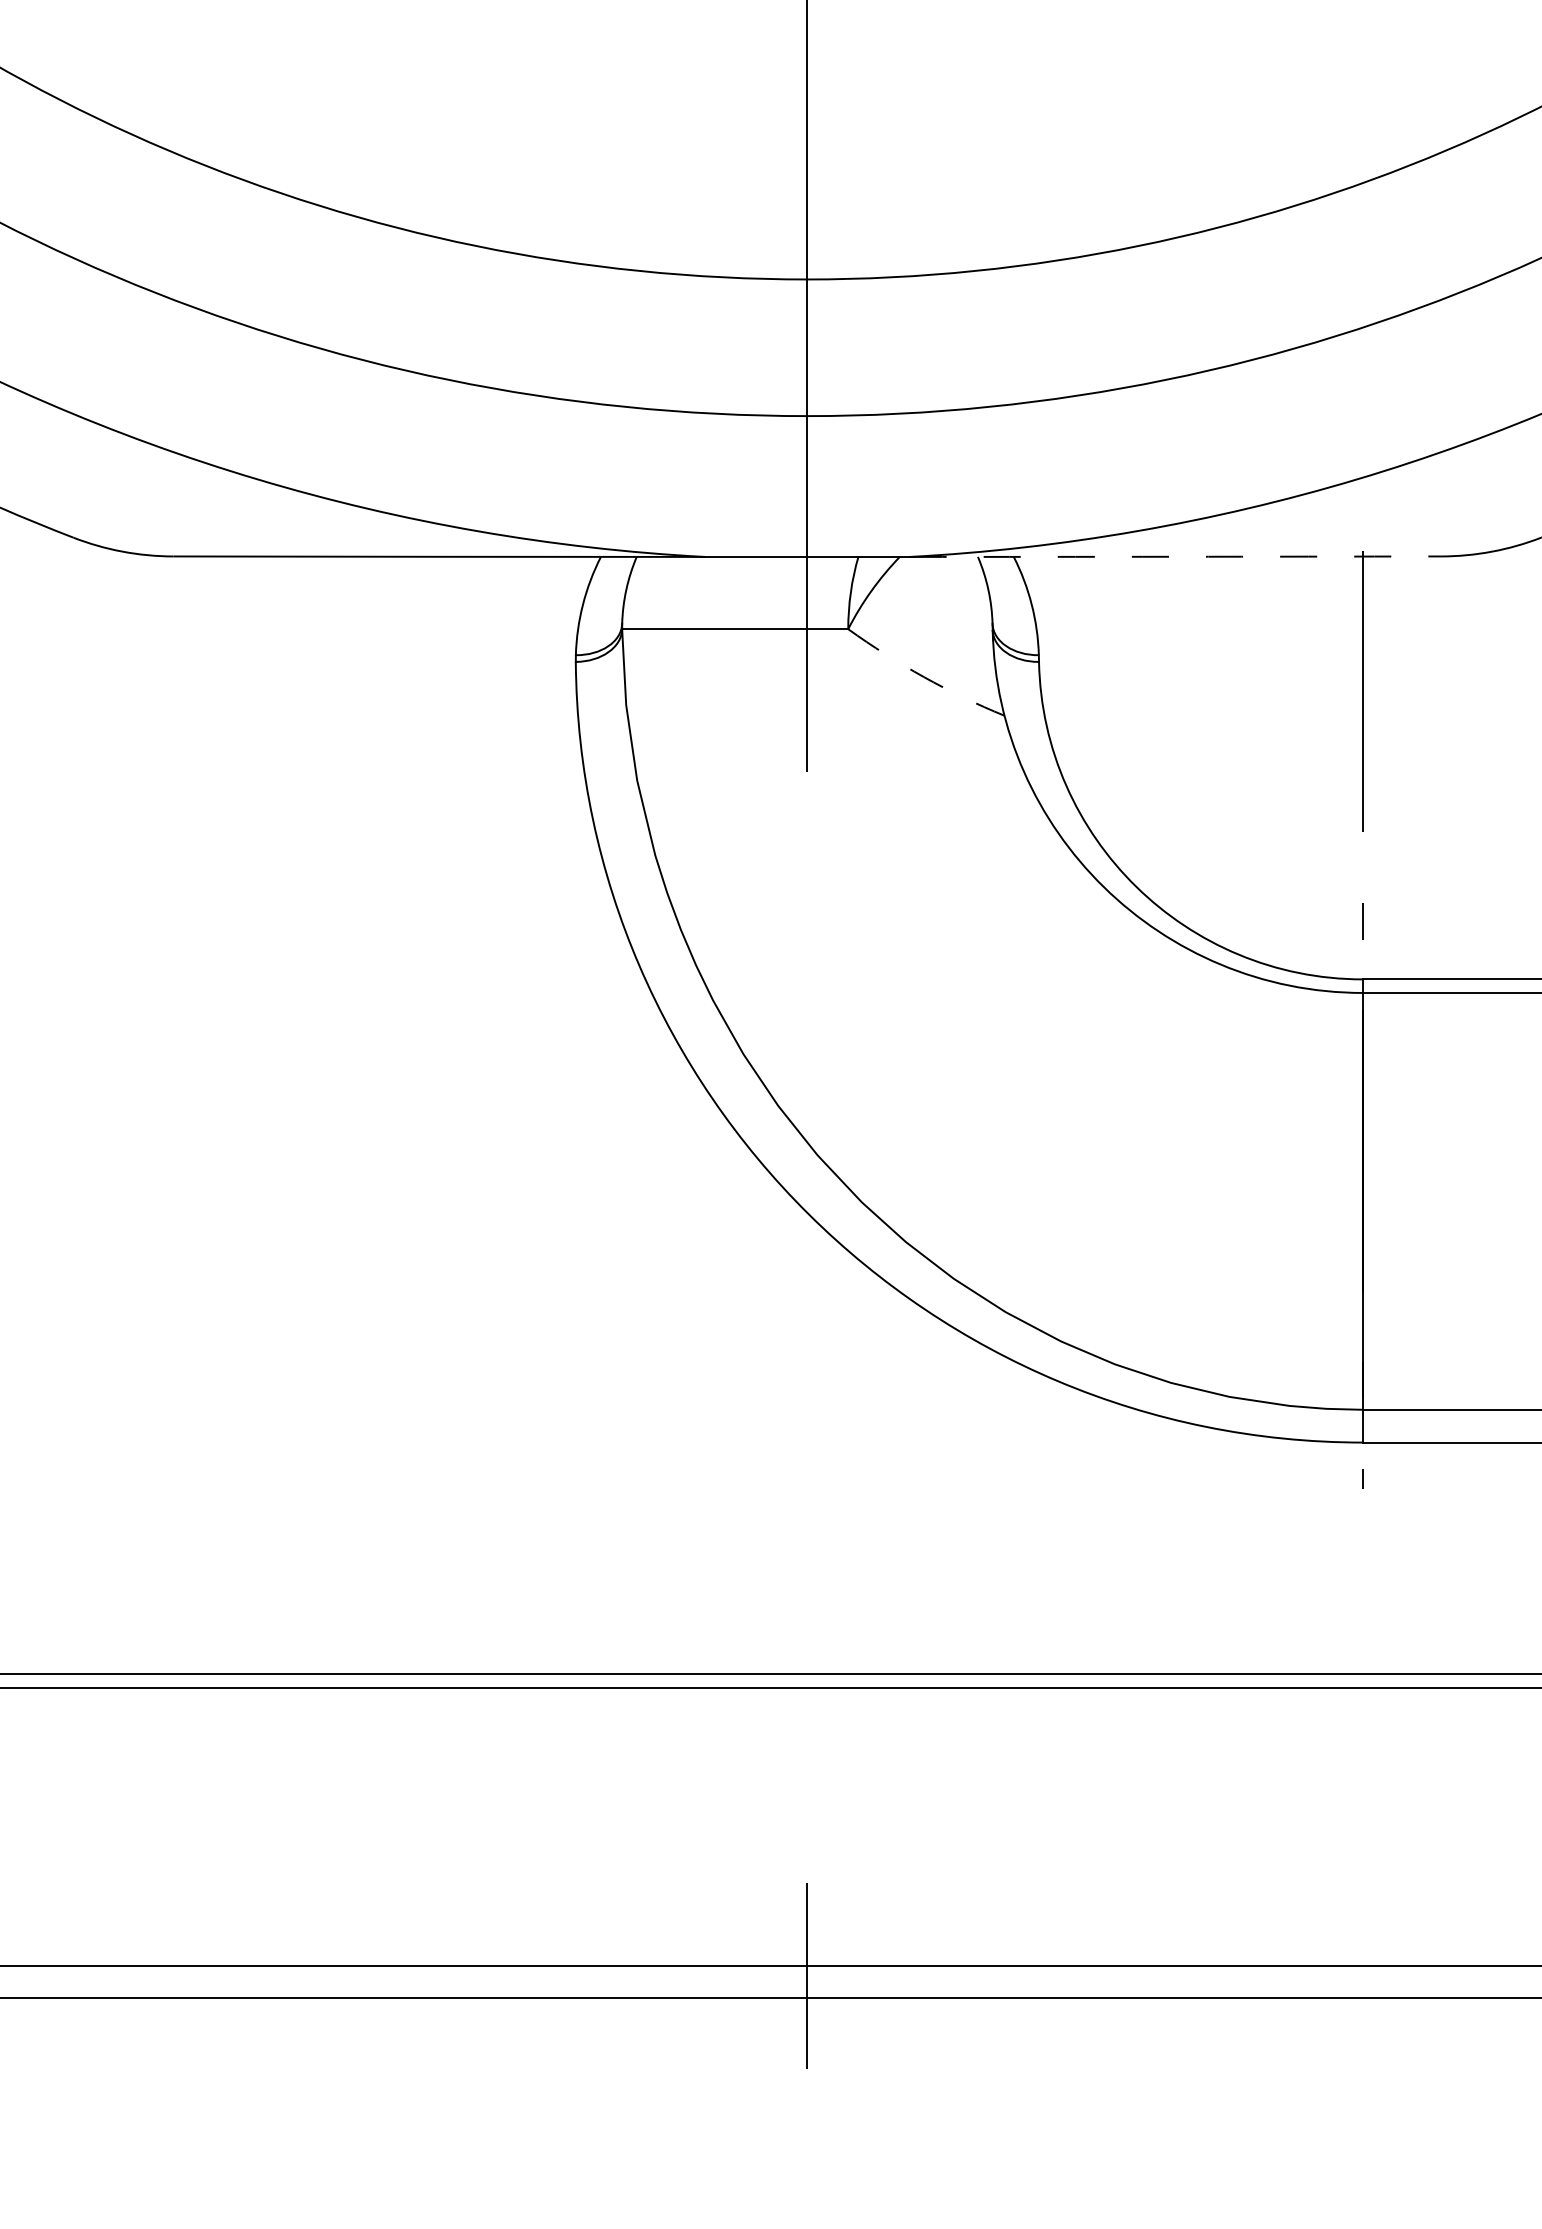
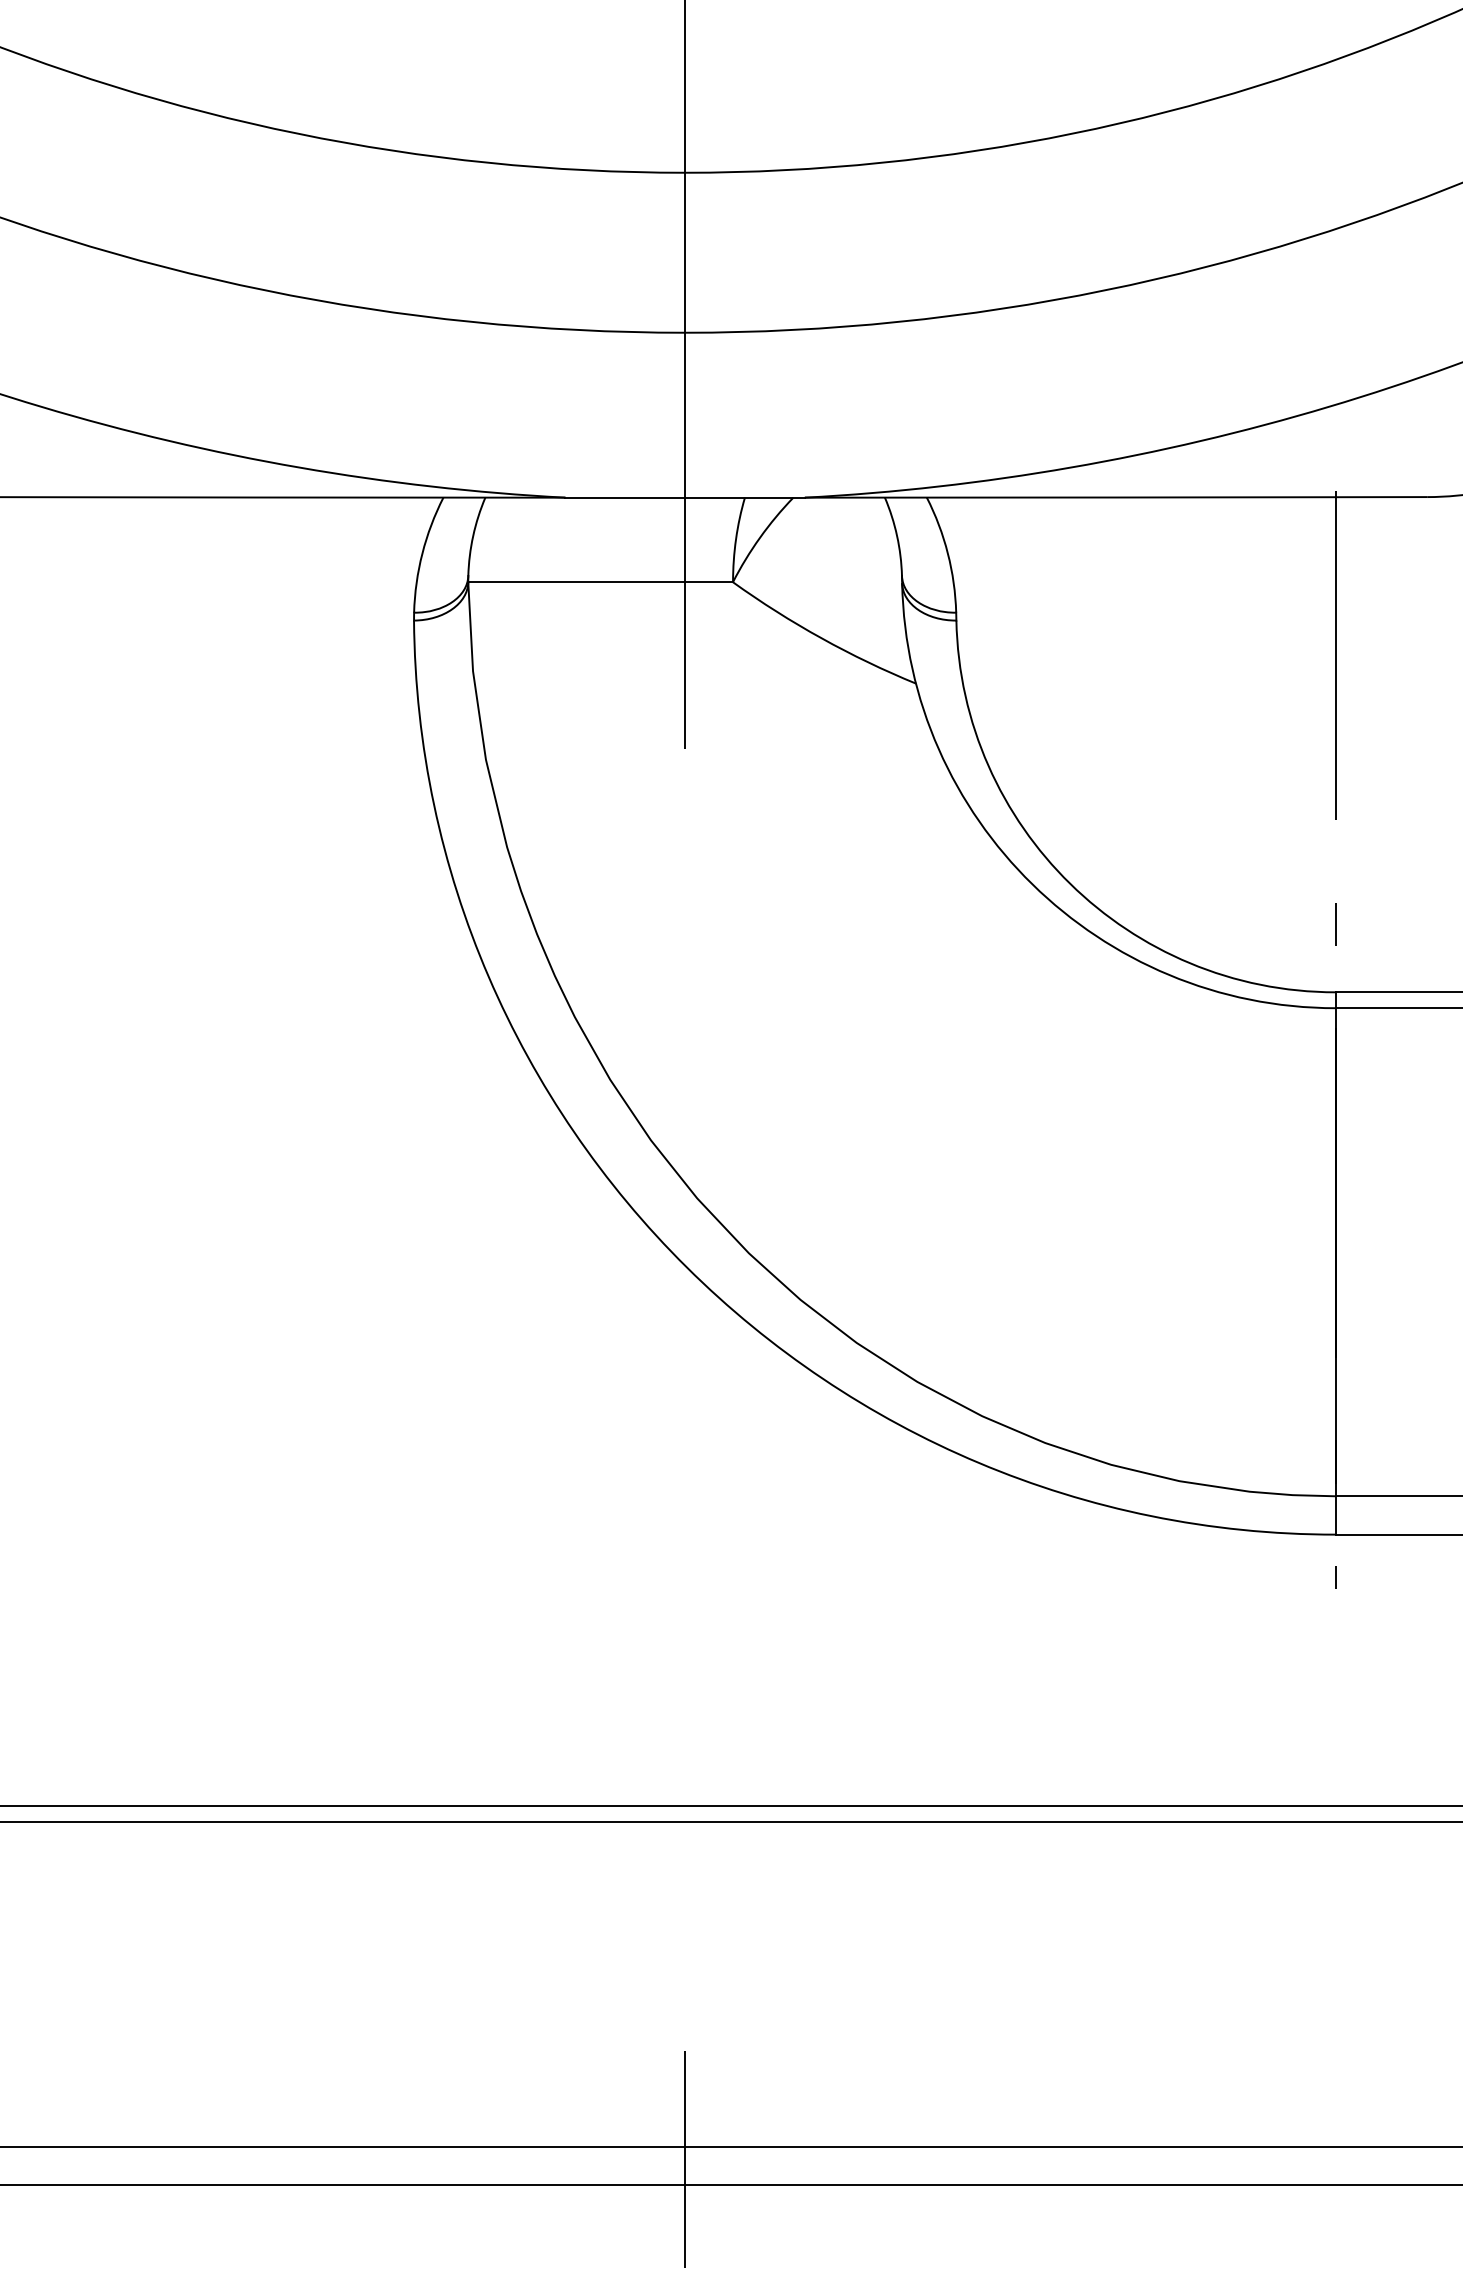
arc: (1175, 556) -> (1116, 497), dashed -> solid
arc: (923, 677) -> (821, 638), dashed -> solid

